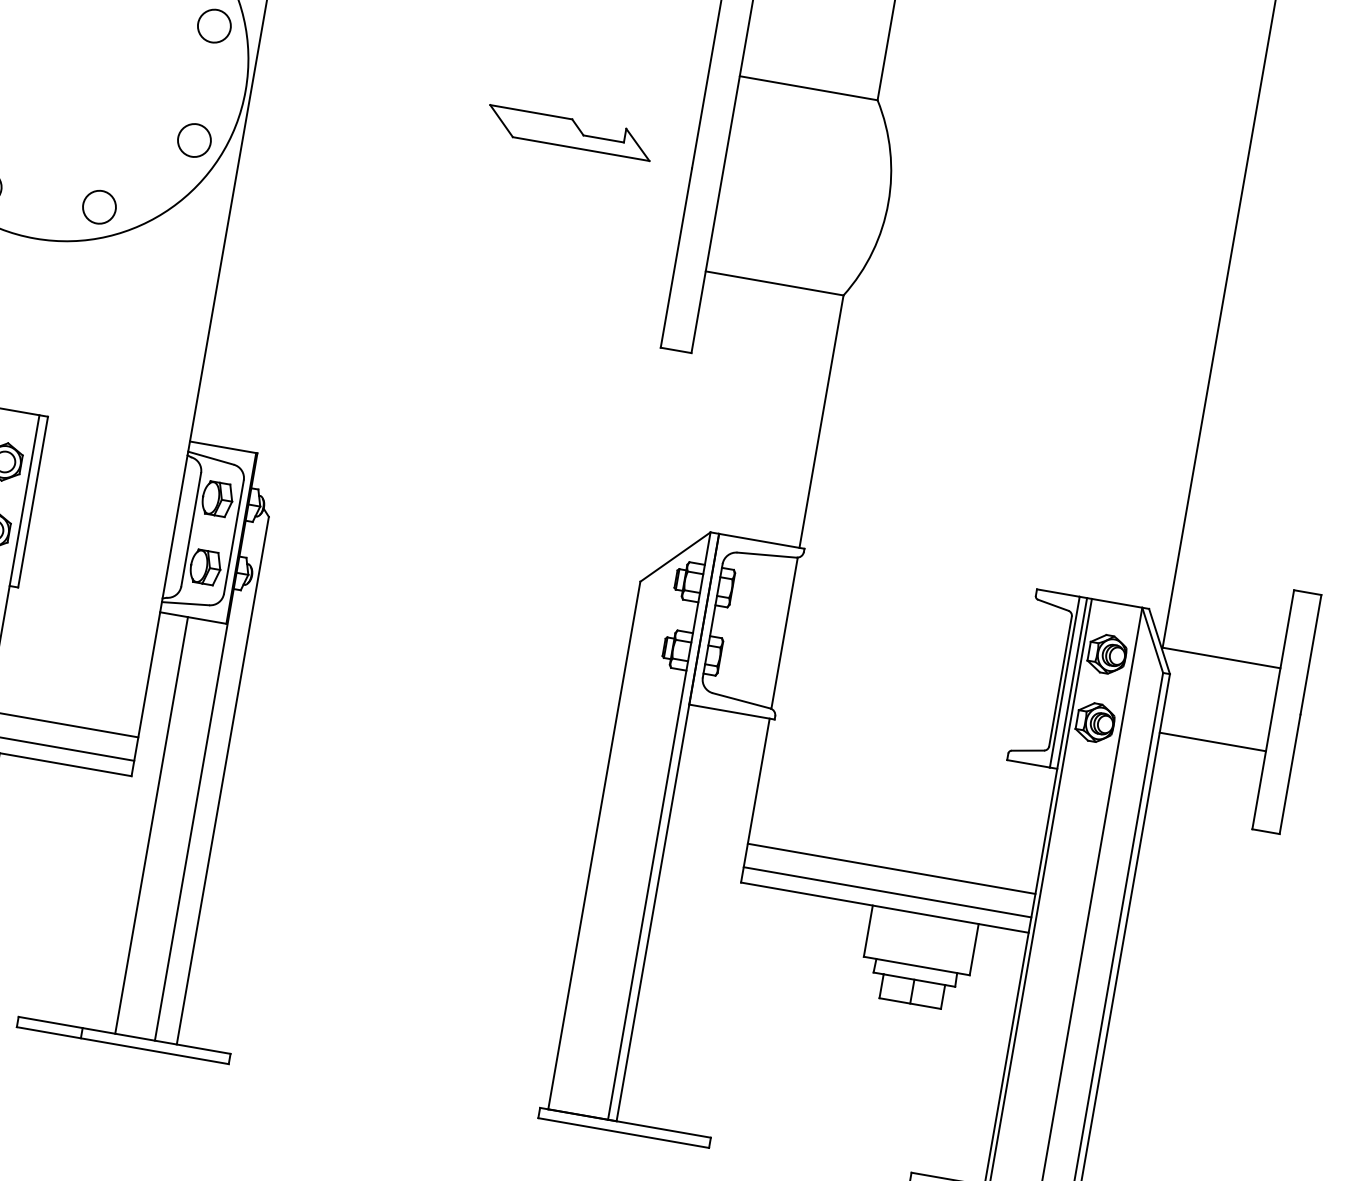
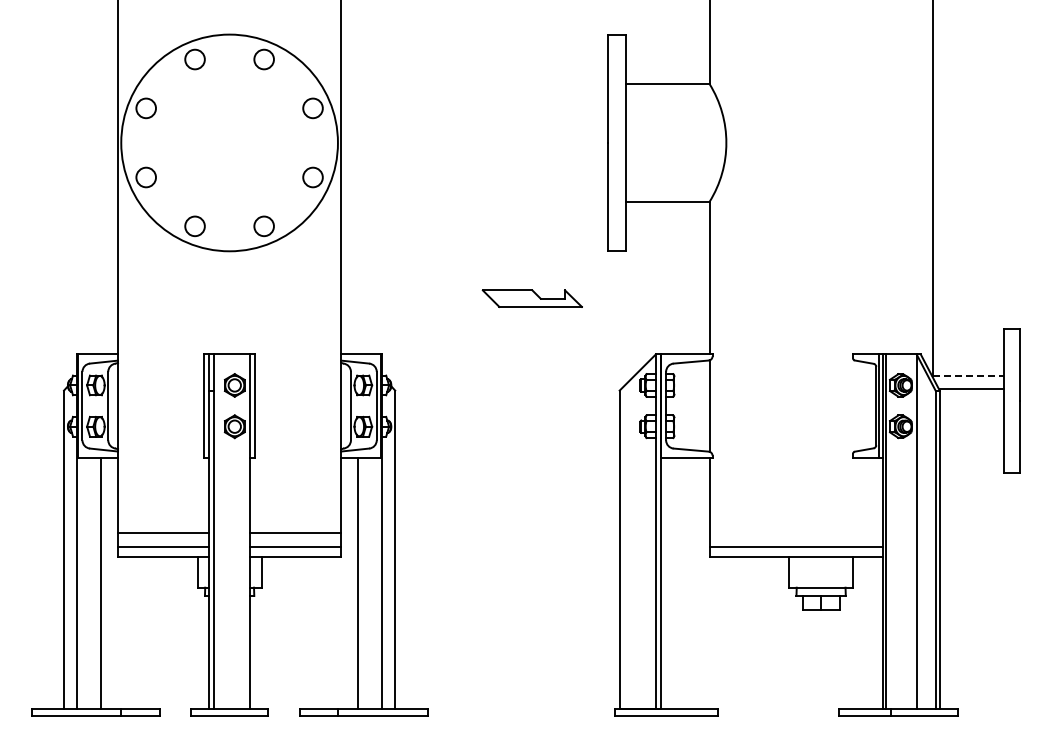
part: (568, 132) -> (531, 298), moved
line: (1221, 657) -> (968, 375), solid -> dashed
line: (1212, 742) -> (971, 389), moved
line: (891, 869) -> (796, 533), removed

